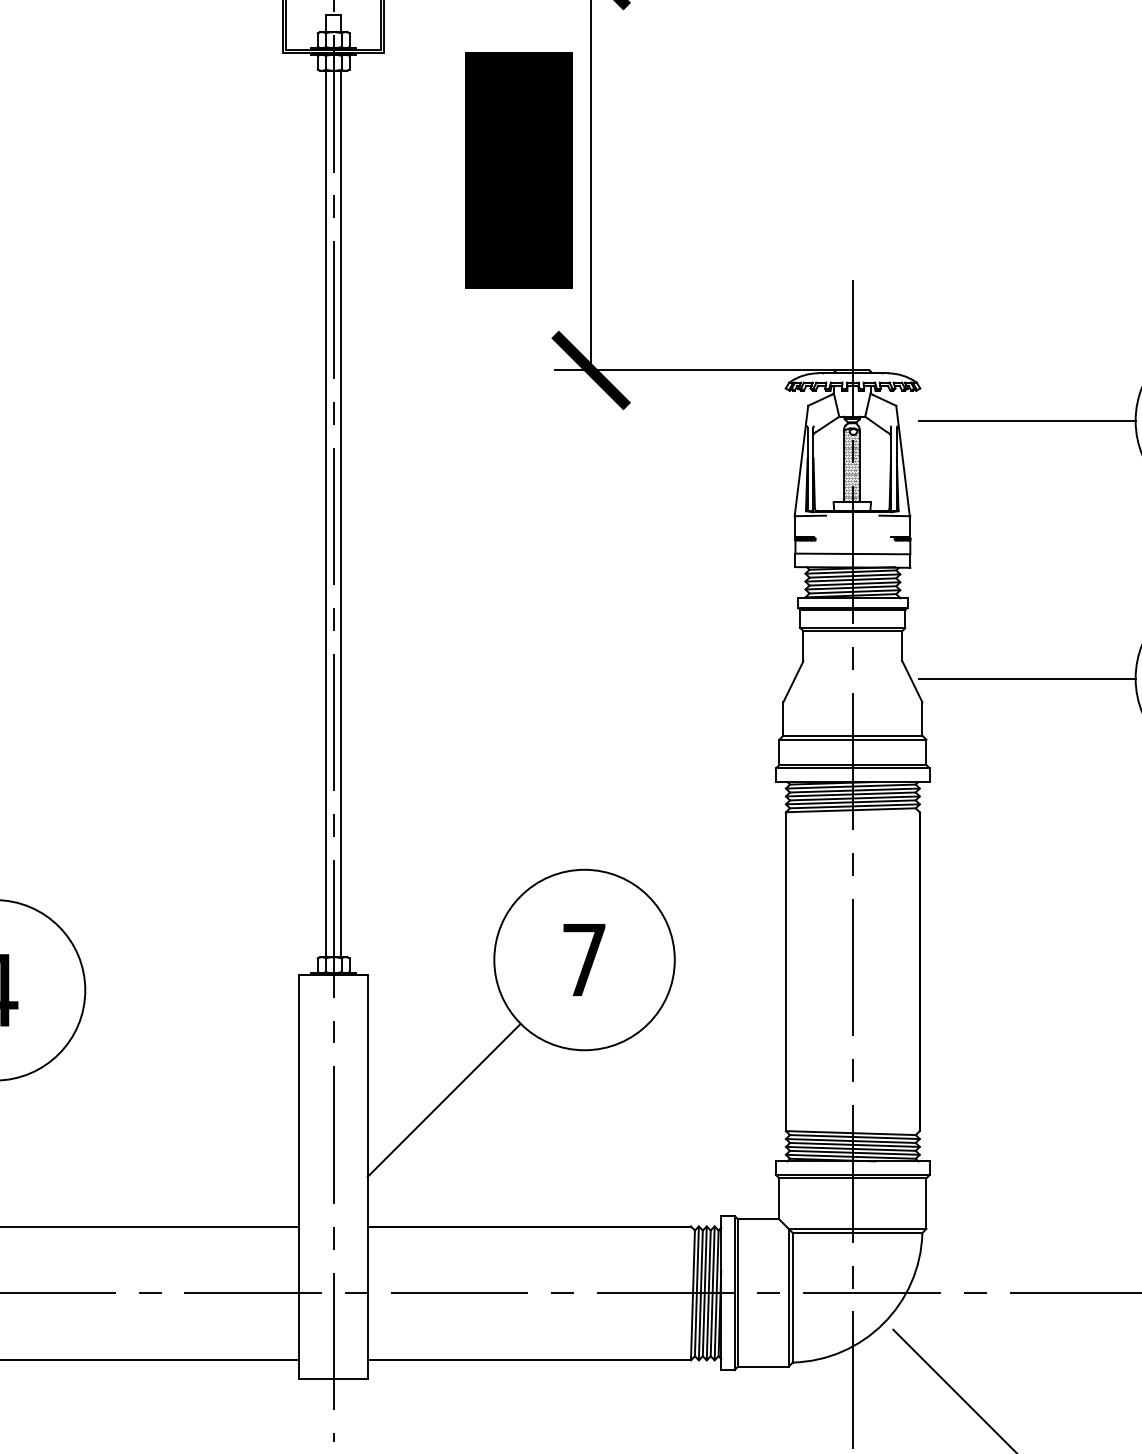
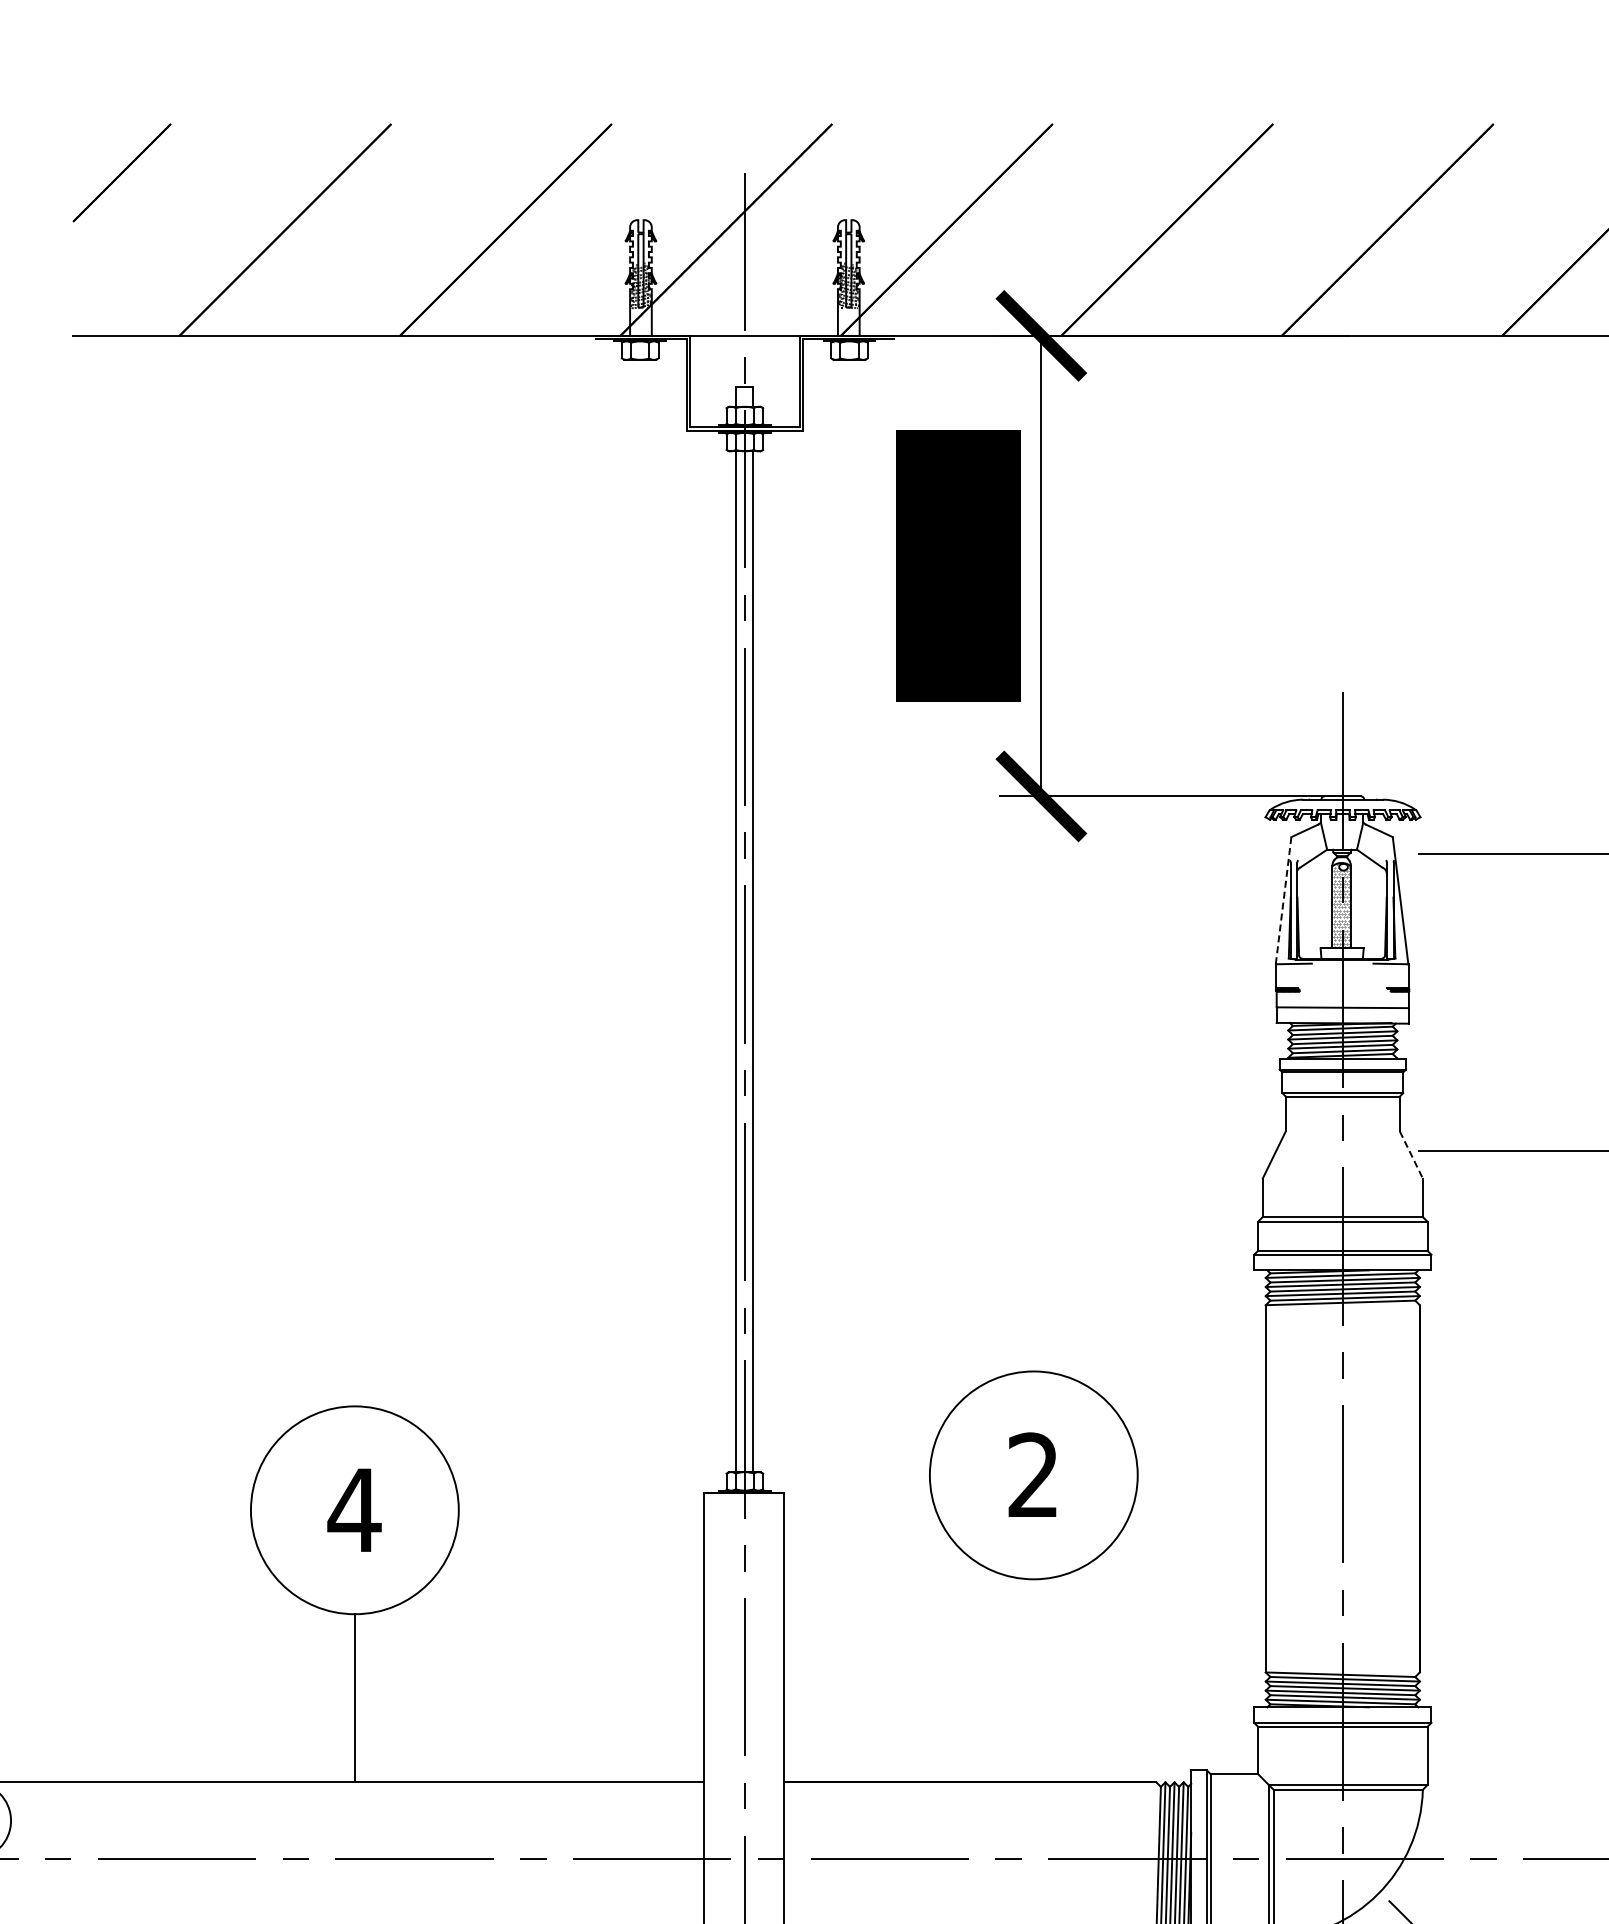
line: (801, 461) -> (1283, 901), solid -> dashed
line: (912, 682) -> (1411, 1155), solid -> dashed
text: (583, 959) -> (1032, 1474), 7 -> 2
line: (443, 1099) -> (871, 1636), removed

